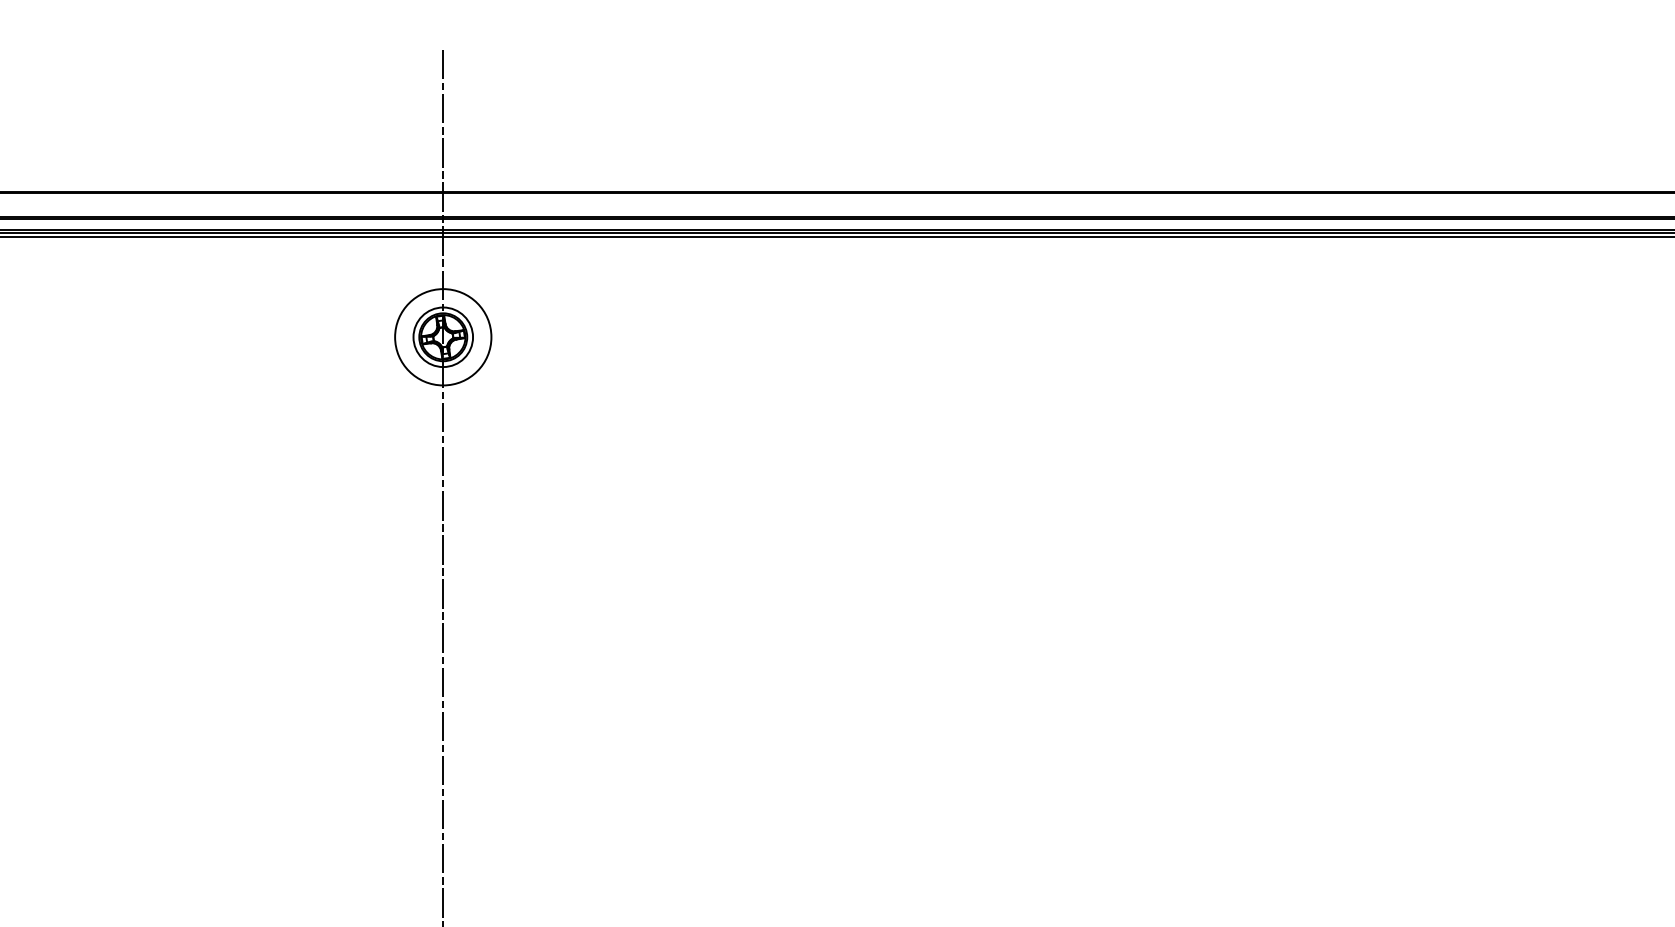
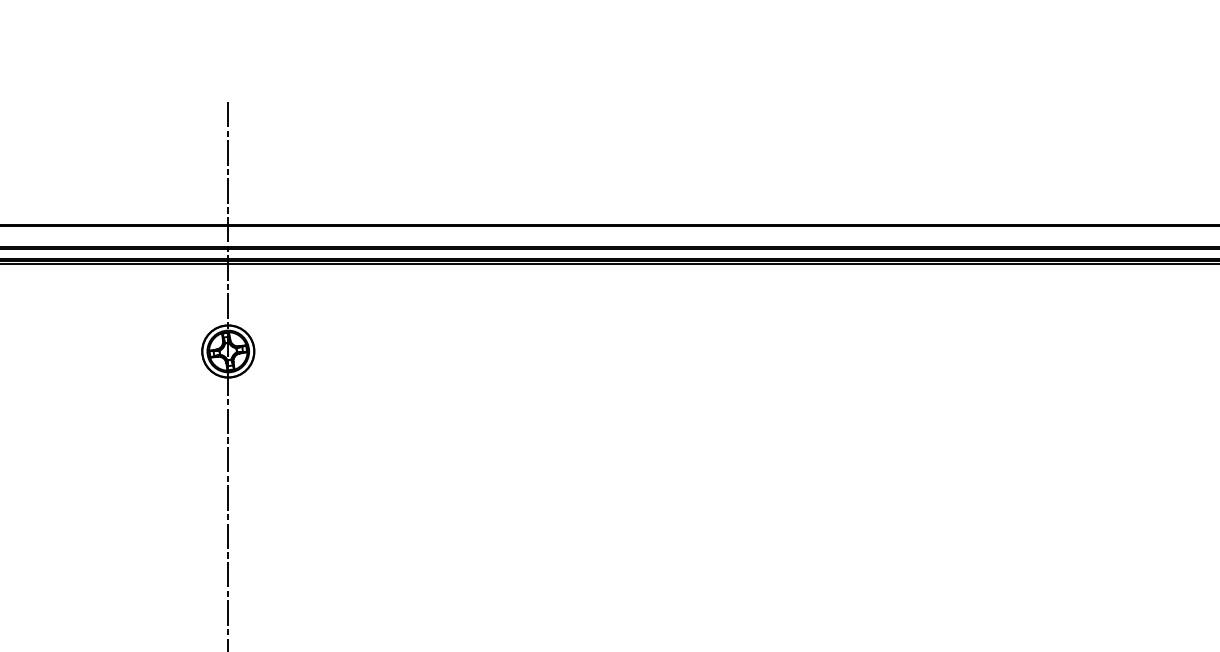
circle: (443, 337) -> (228, 351), size x0.62

